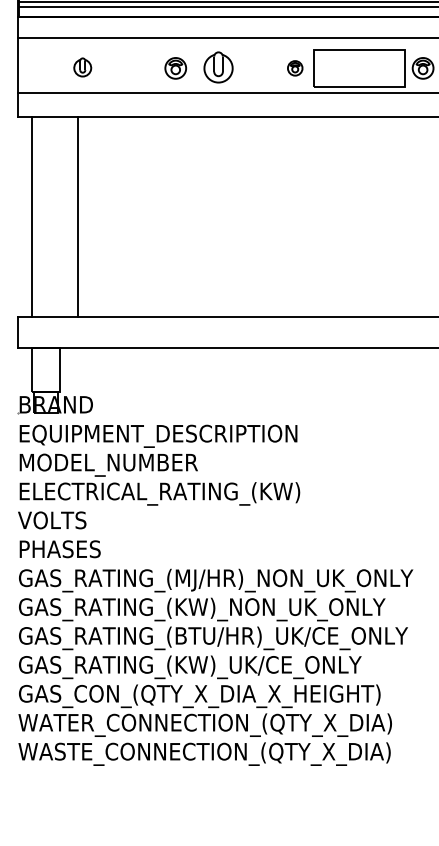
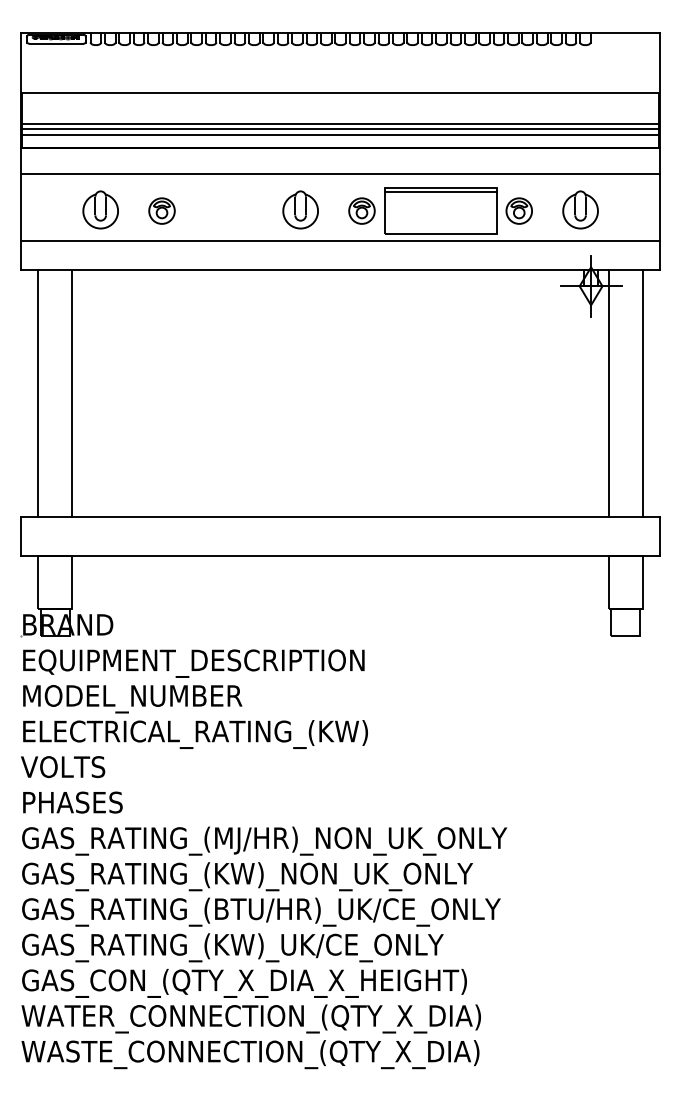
line: (359, 52) -> (440, 191), added
part: (82, 67) -> (100, 209), size x1.67
part: (175, 67) -> (161, 210), moved
part: (218, 67) -> (300, 209), moved
part: (294, 67) -> (361, 210), size x1.43
line: (77, 216) -> (72, 393), moved

